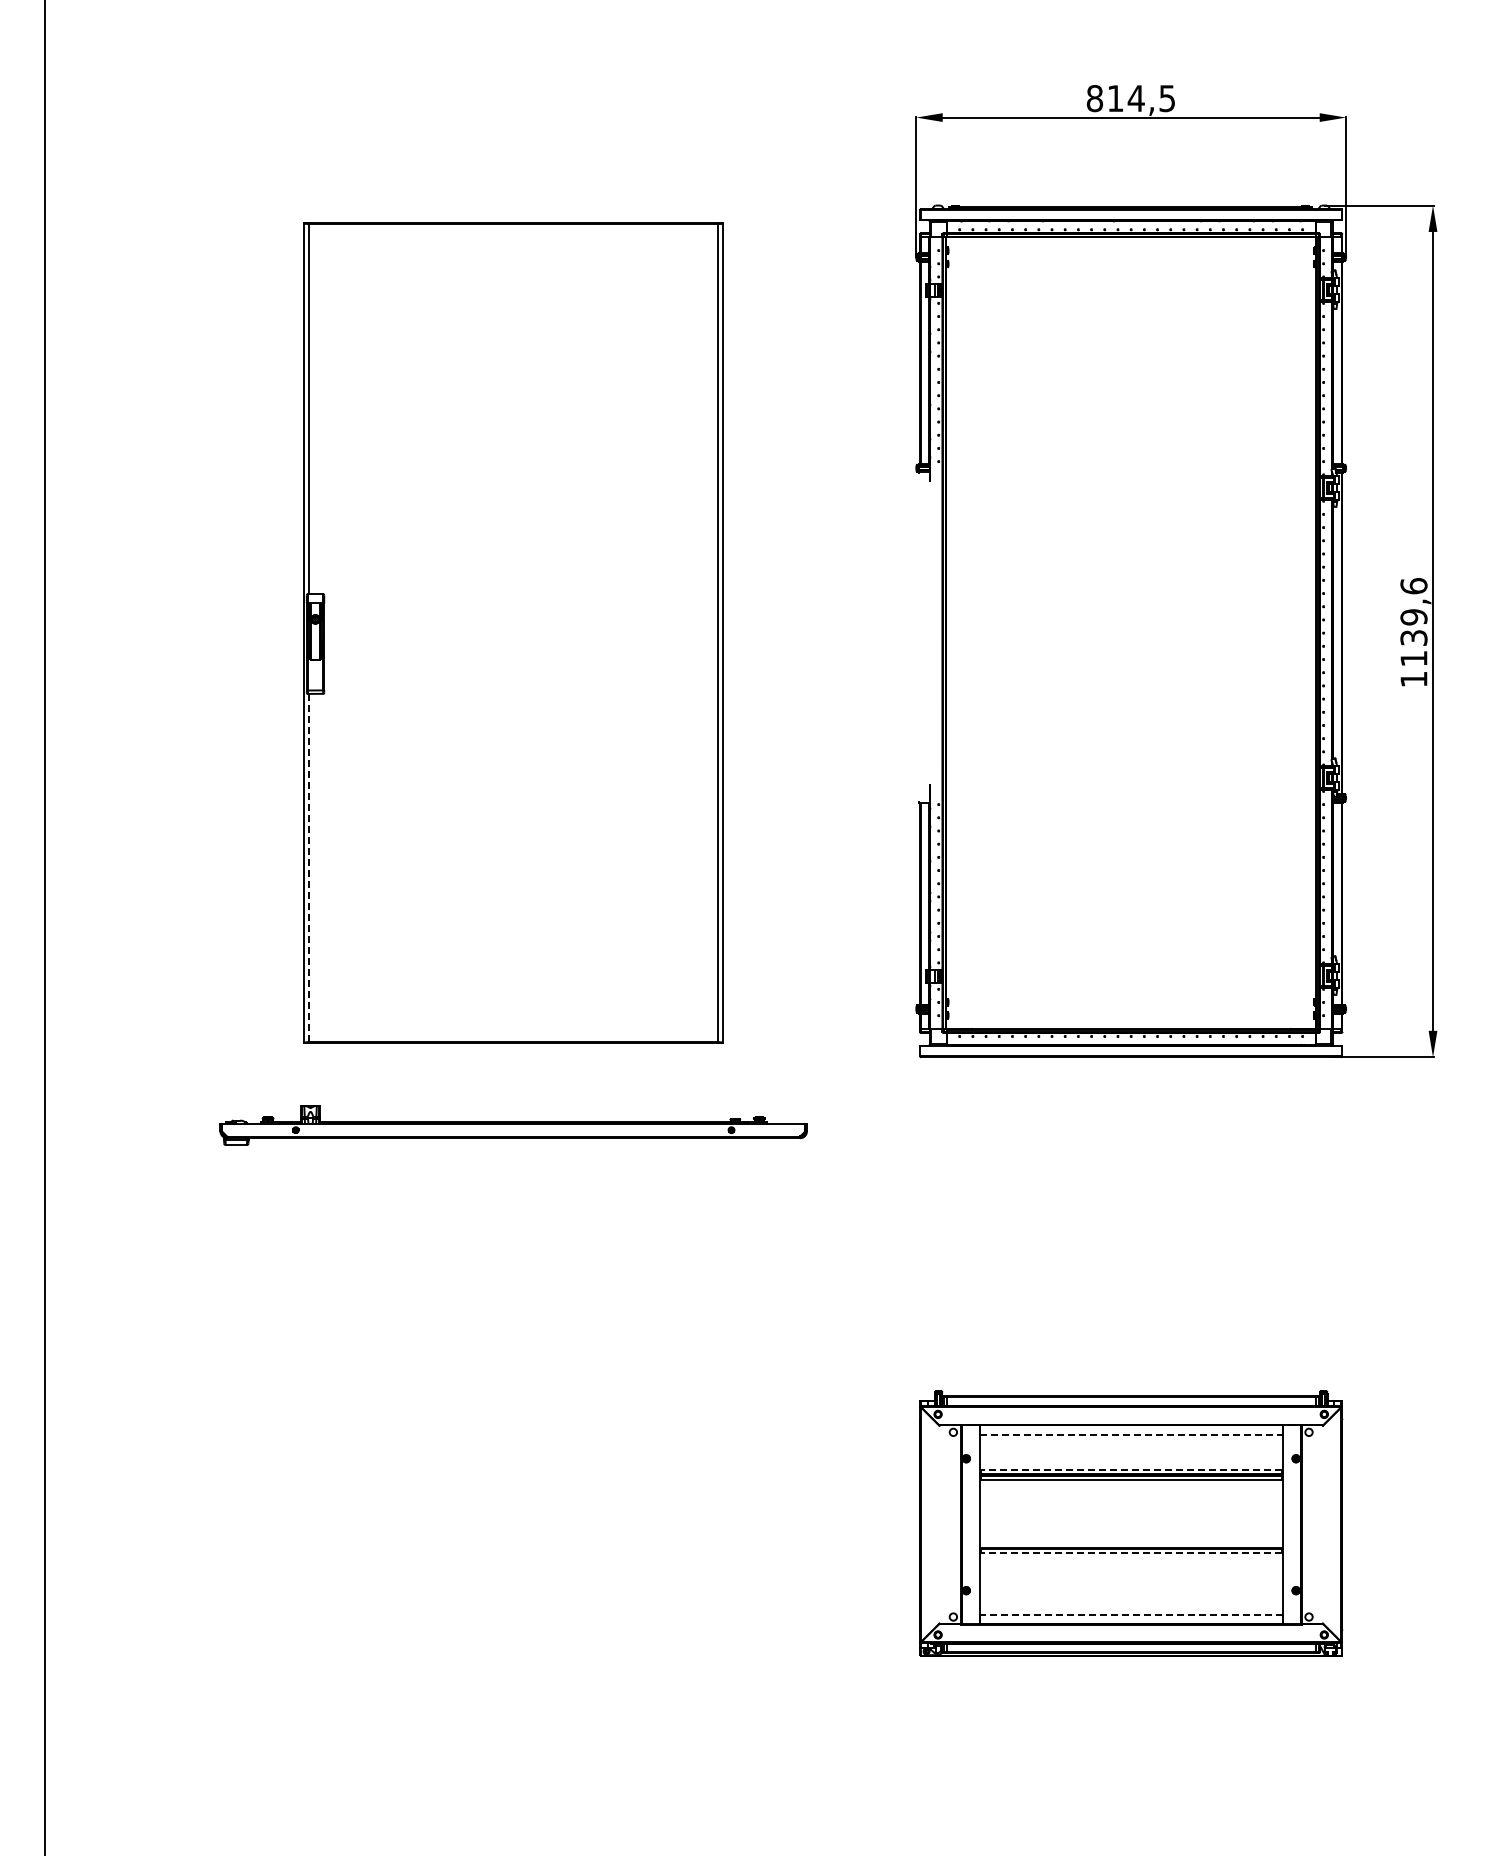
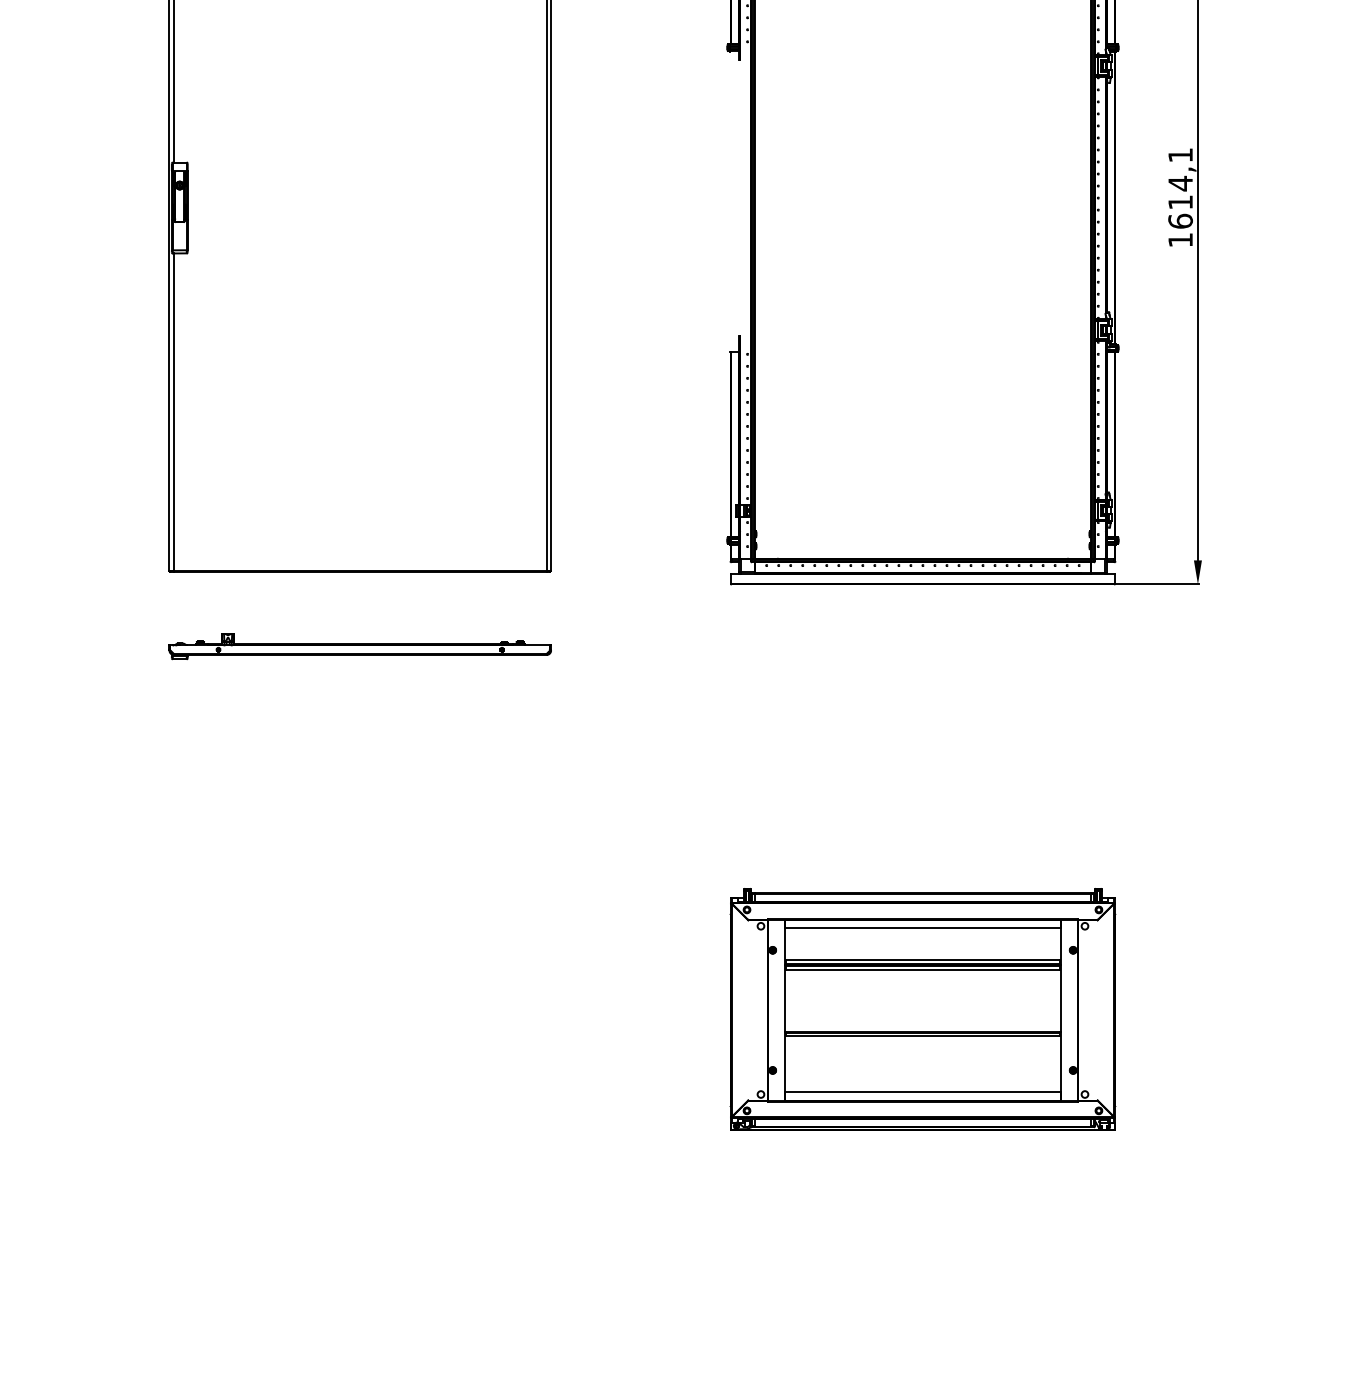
text: (1413, 622) -> (1180, 188), 1139,6 -> 1614,1
line: (309, 868) -> (174, 412), dashed -> solid
part: (513, 1125) -> (360, 646), size x0.71
line: (1131, 1434) -> (923, 928), dashed -> solid
line: (1130, 1469) -> (922, 960), dashed -> solid
line: (1130, 1553) -> (922, 1036), dashed -> solid
line: (1130, 1614) -> (922, 1092), dashed -> solid

